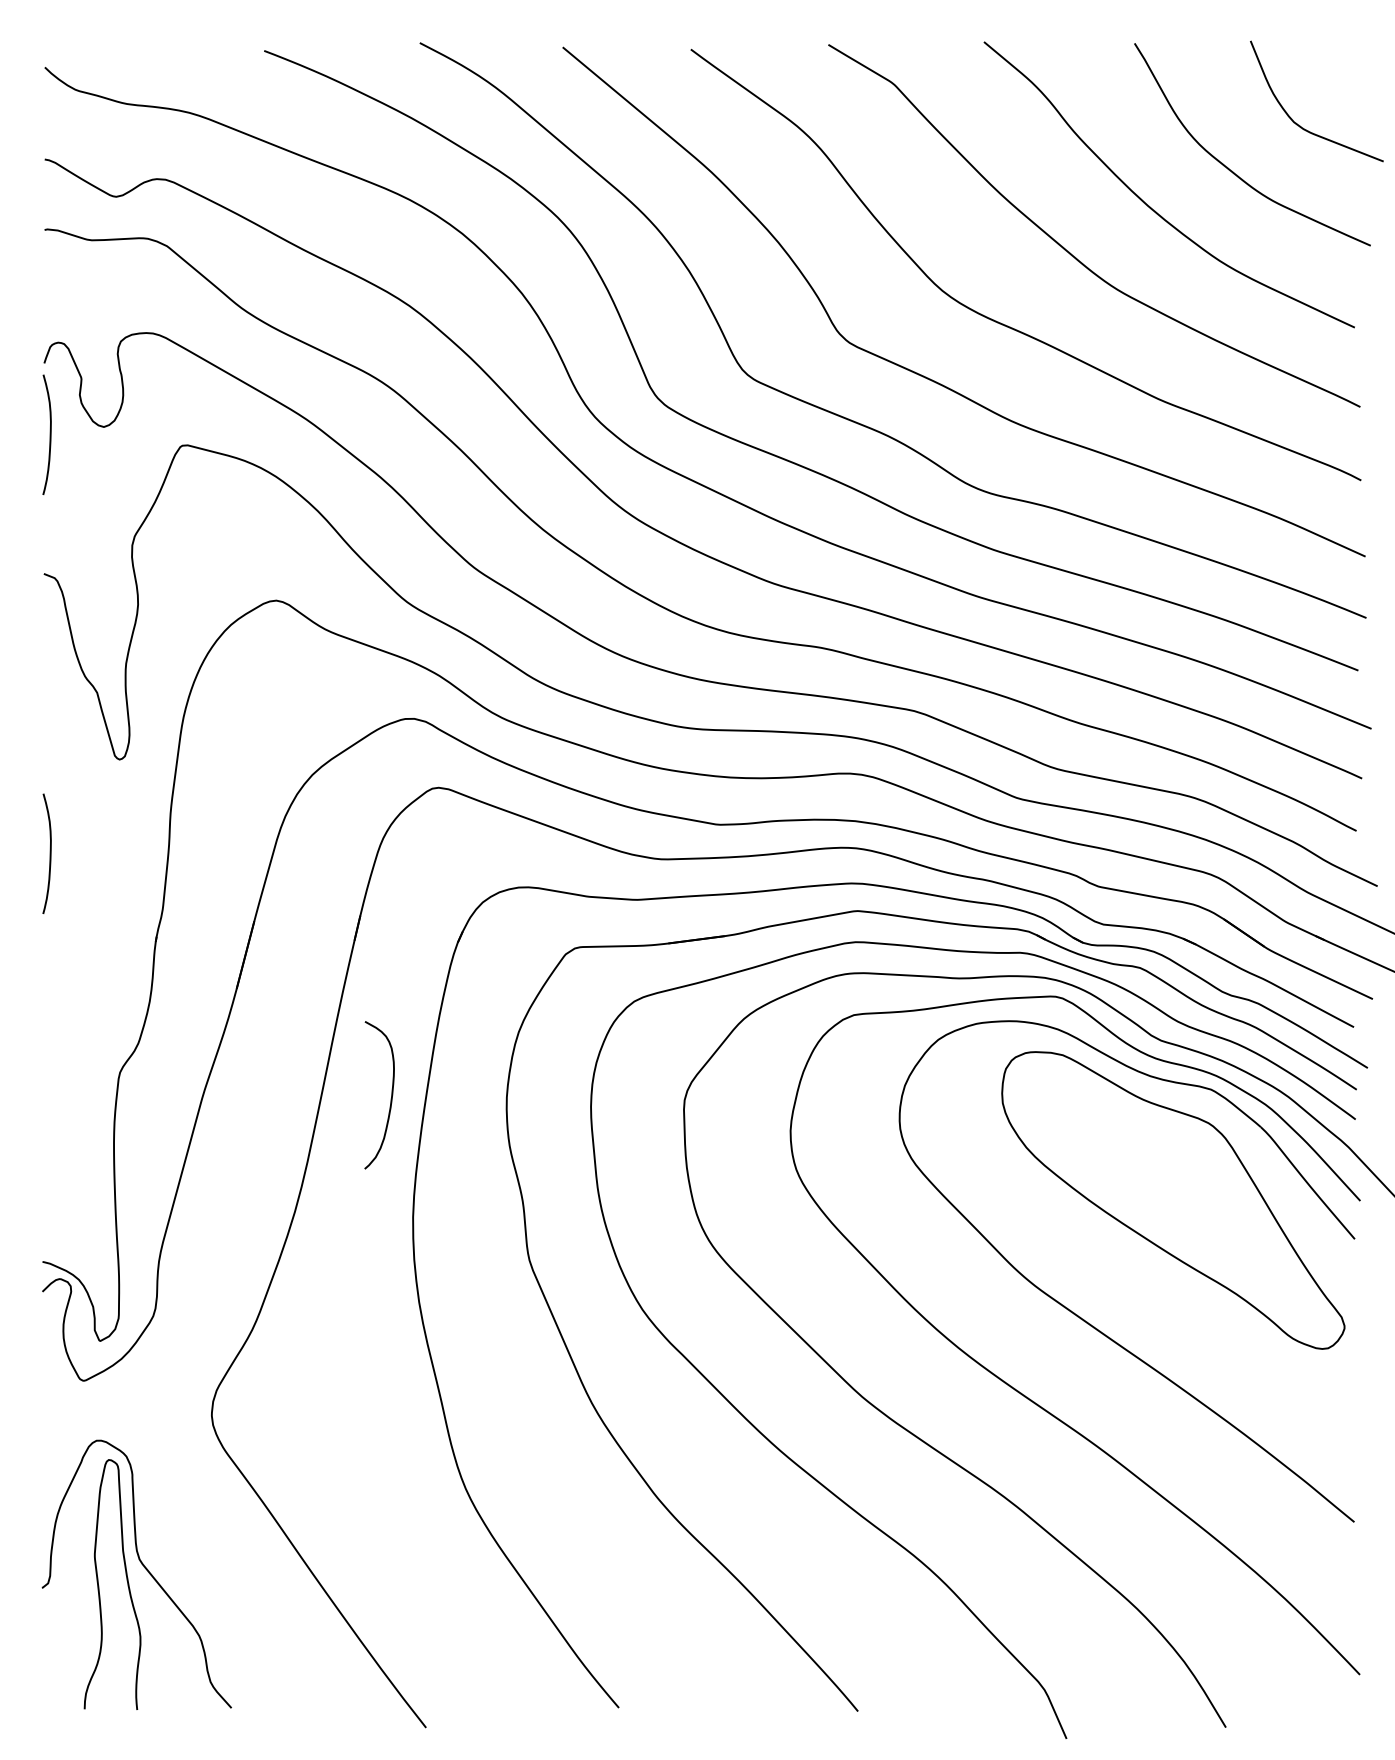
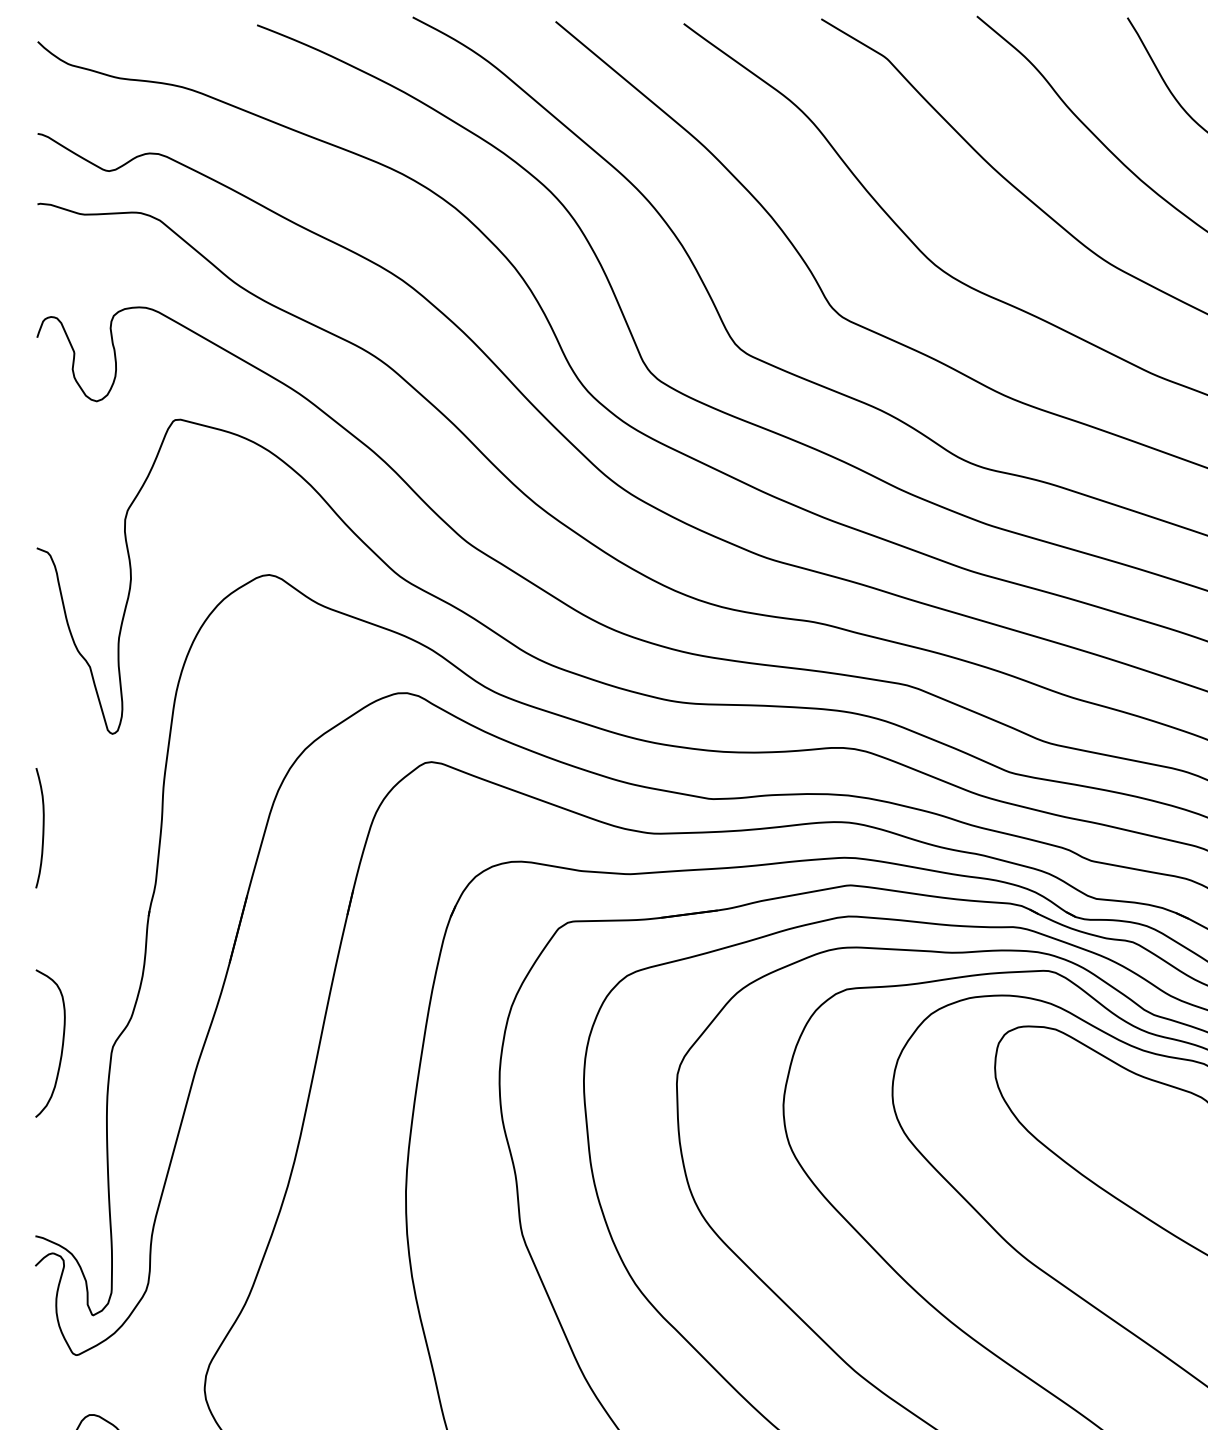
curve: (49, 434) -> (42, 408), removed
curve: (390, 1098) -> (61, 1046), moved

